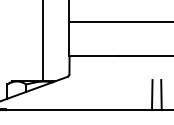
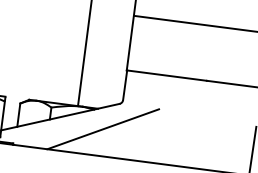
line: (59, 93) -> (102, 129), added

